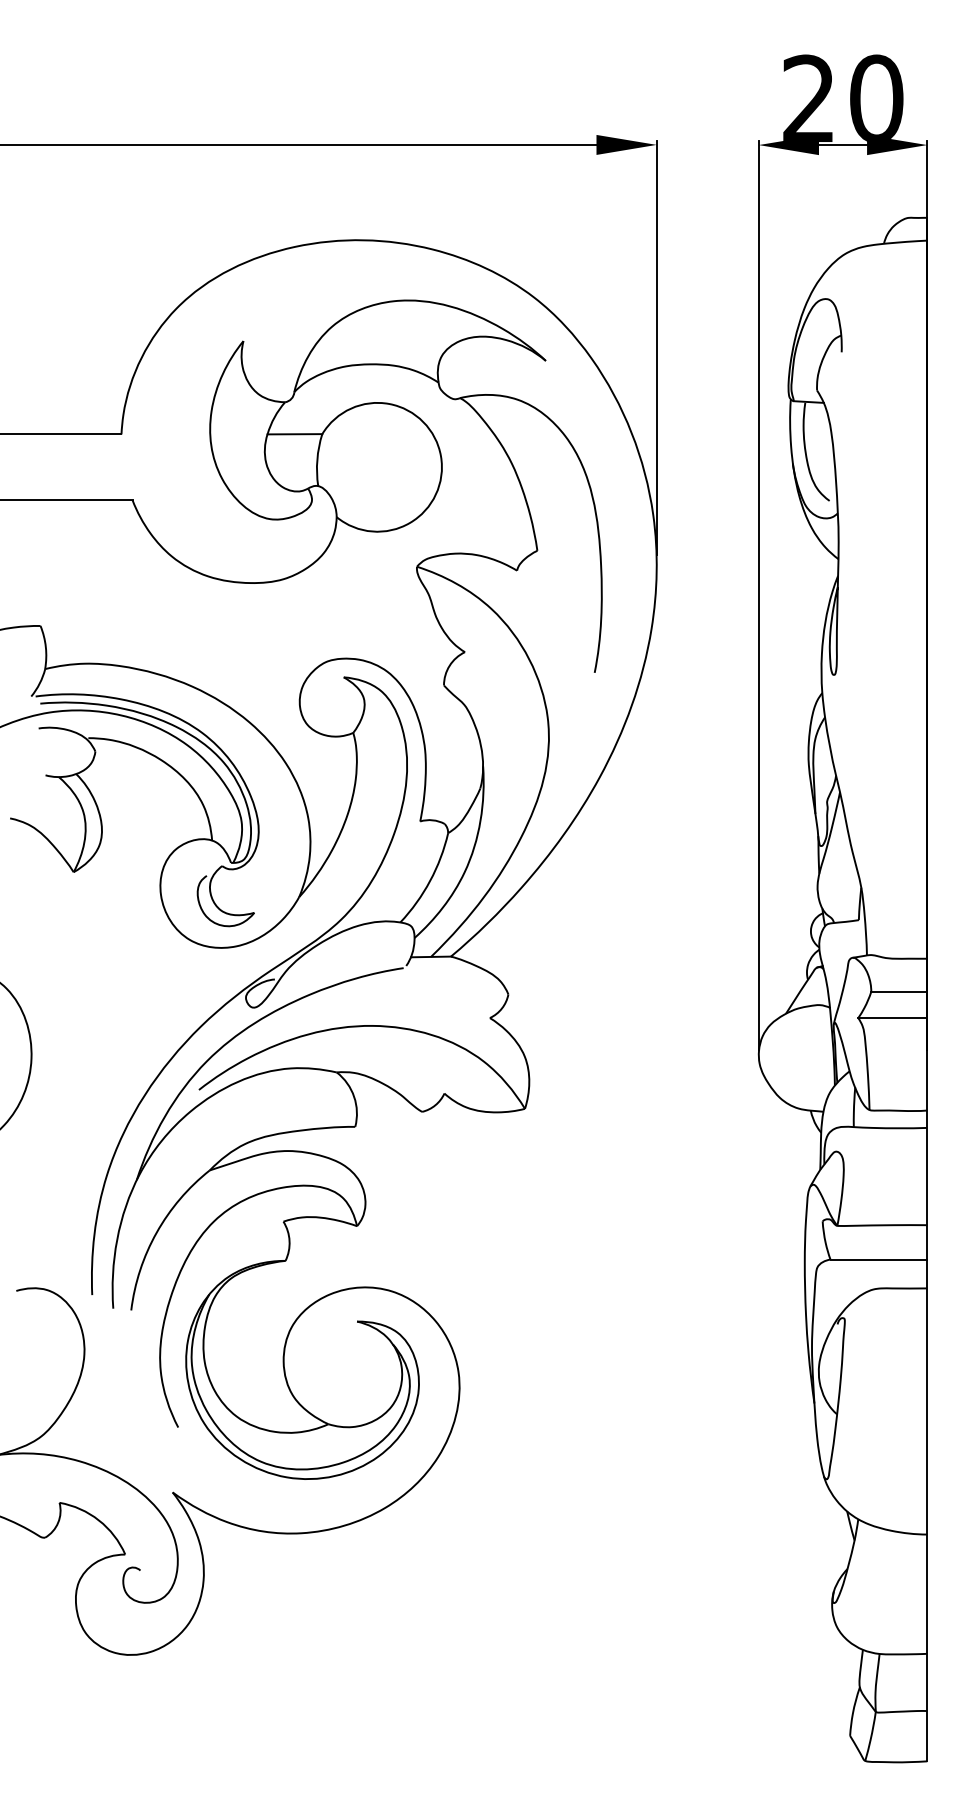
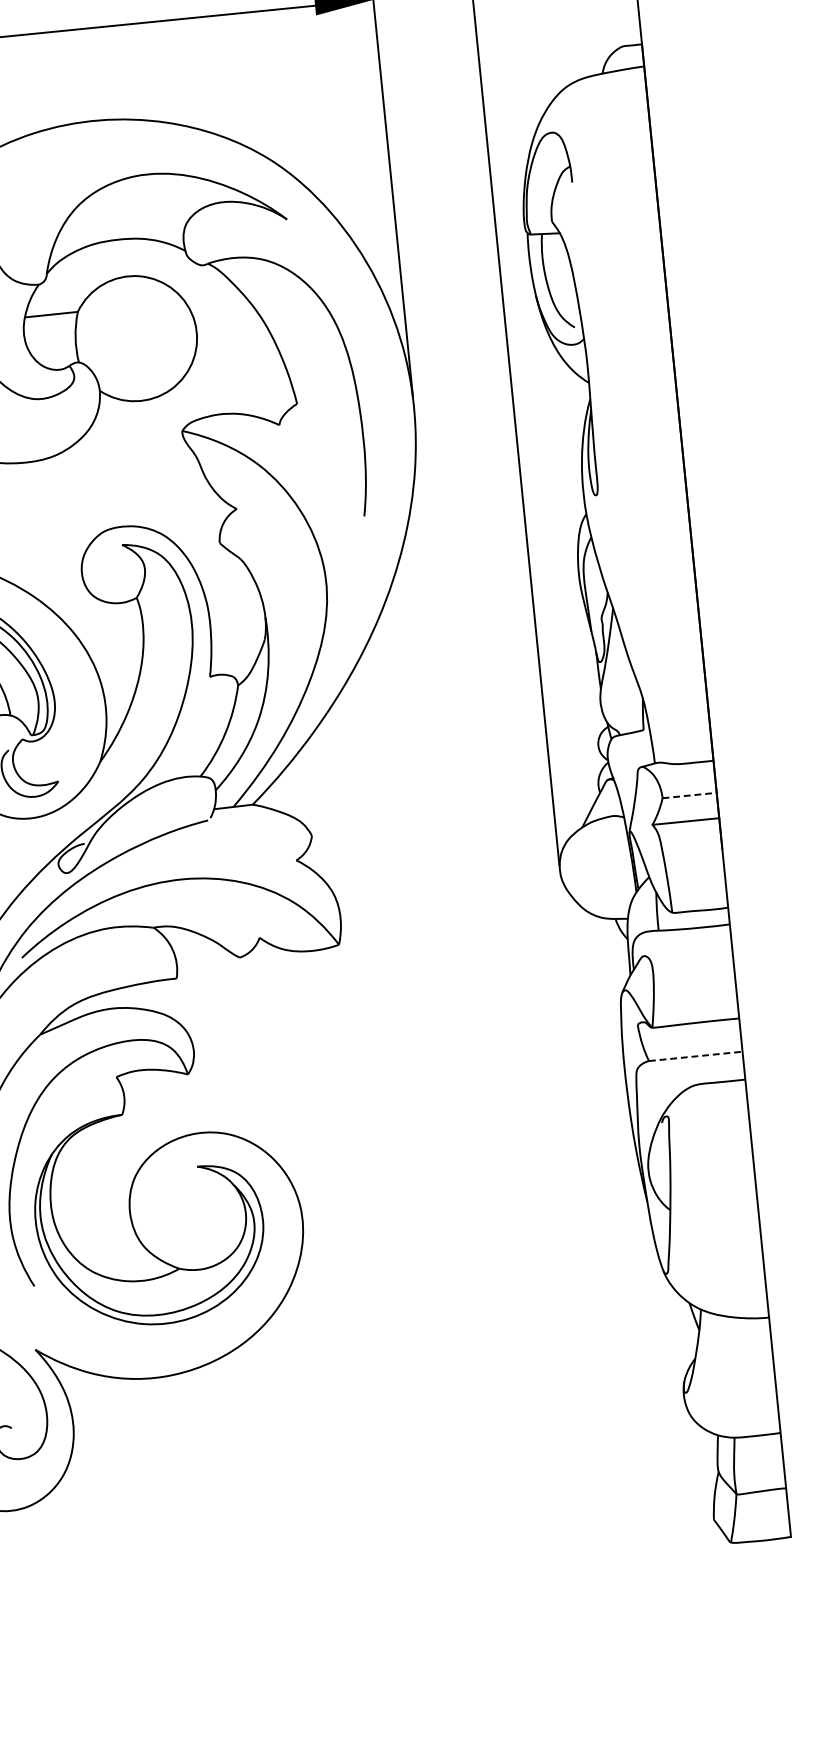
line: (899, 991) -> (689, 795), solid -> dashed
line: (879, 1259) -> (696, 1056), solid -> dashed

